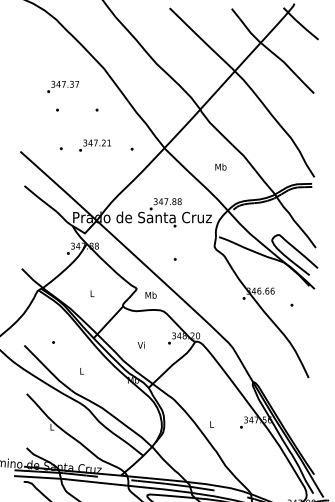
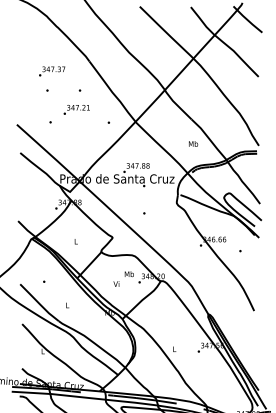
text: (94, 145) -> (76, 109), moved
text: (220, 166) -> (193, 143), moved
text: (150, 294) -> (128, 273), moved

